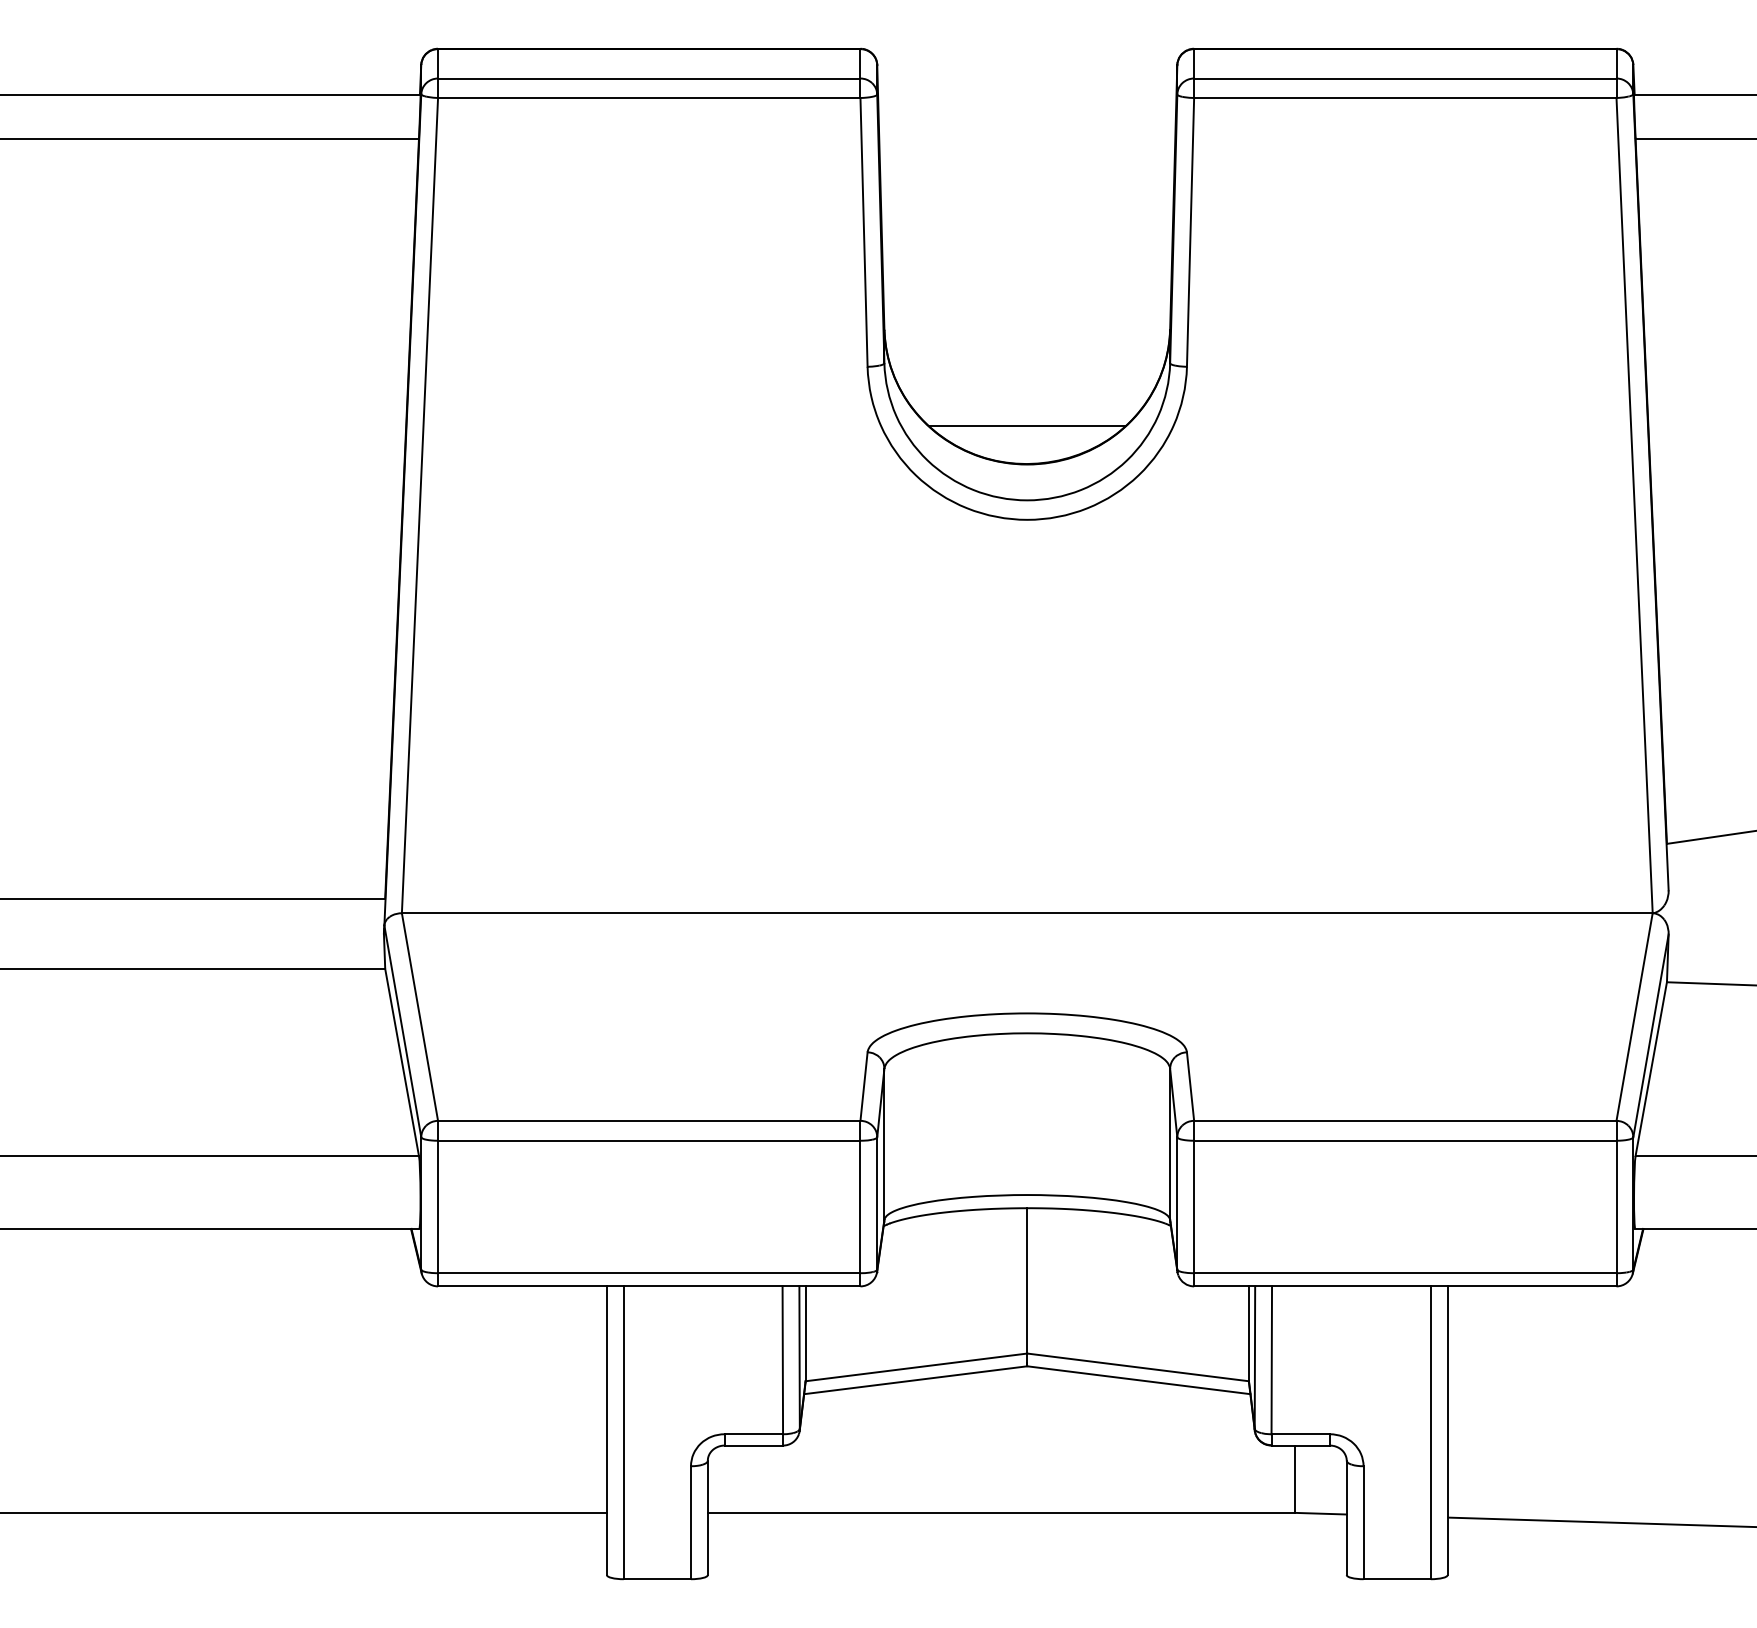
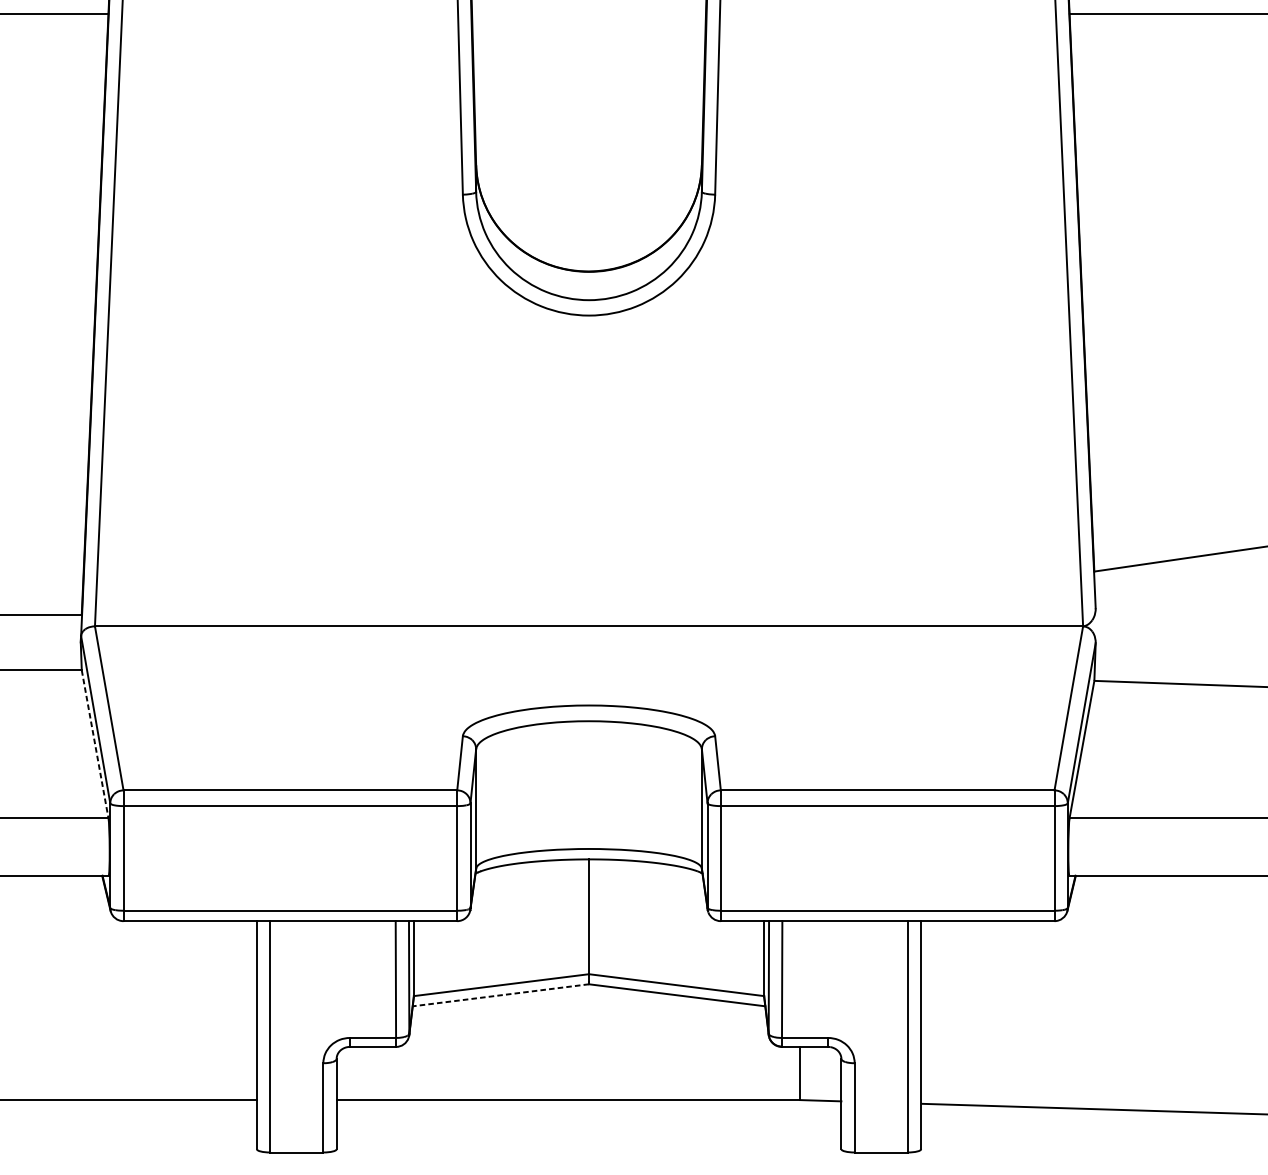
line: (1027, 426) -> (589, 241), removed
line: (402, 1062) -> (95, 744), solid -> dashed
line: (915, 1380) -> (500, 995), solid -> dashed

